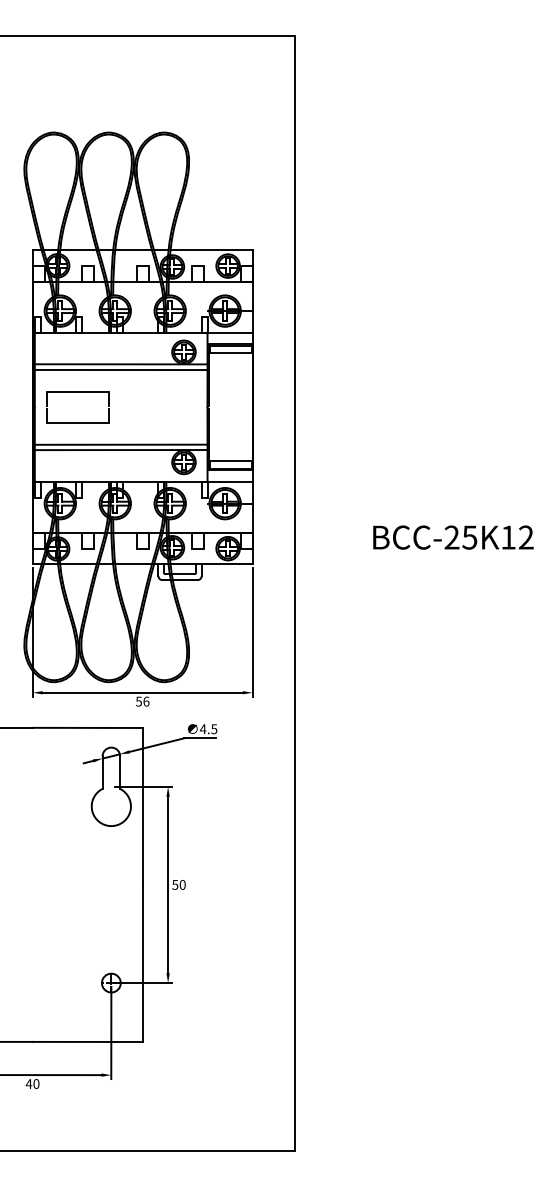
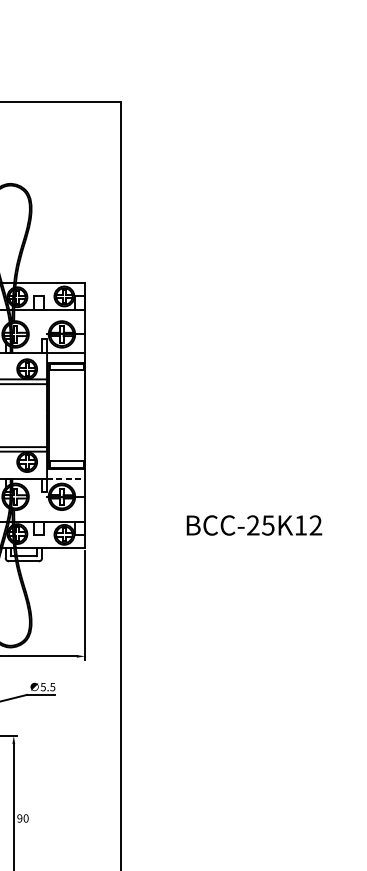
line: (230, 482) -> (66, 479), solid -> dashed
text: (202, 729) -> (42, 687), 4.5 -> 5.5
text: (175, 884) -> (20, 818), 50 -> 90

